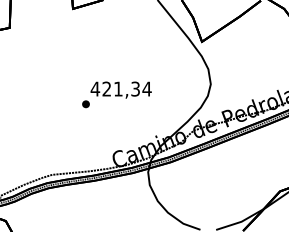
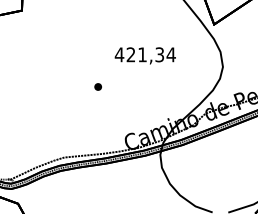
text: (120, 89) -> (144, 55), moved

